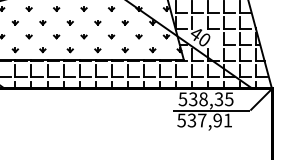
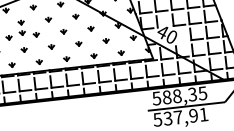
part: (56, 19) -> (22, 33), added
text: (193, 99) -> (167, 97), 538,35 -> 588,35

